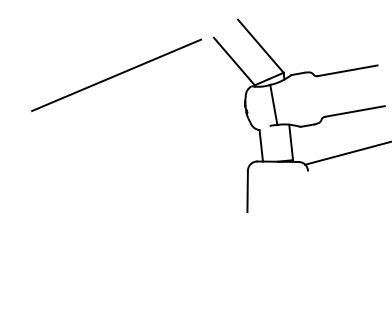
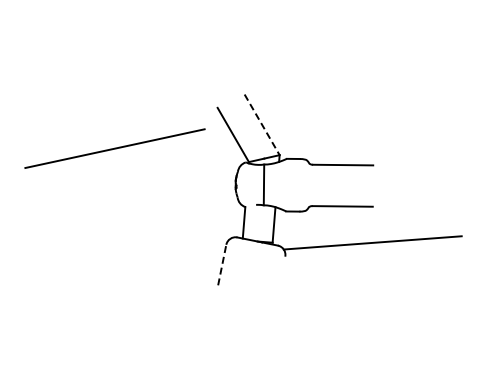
line: (261, 46) -> (262, 125), solid -> dashed
line: (116, 75) -> (114, 148), moved
line: (248, 191) -> (222, 265), solid -> dashed

